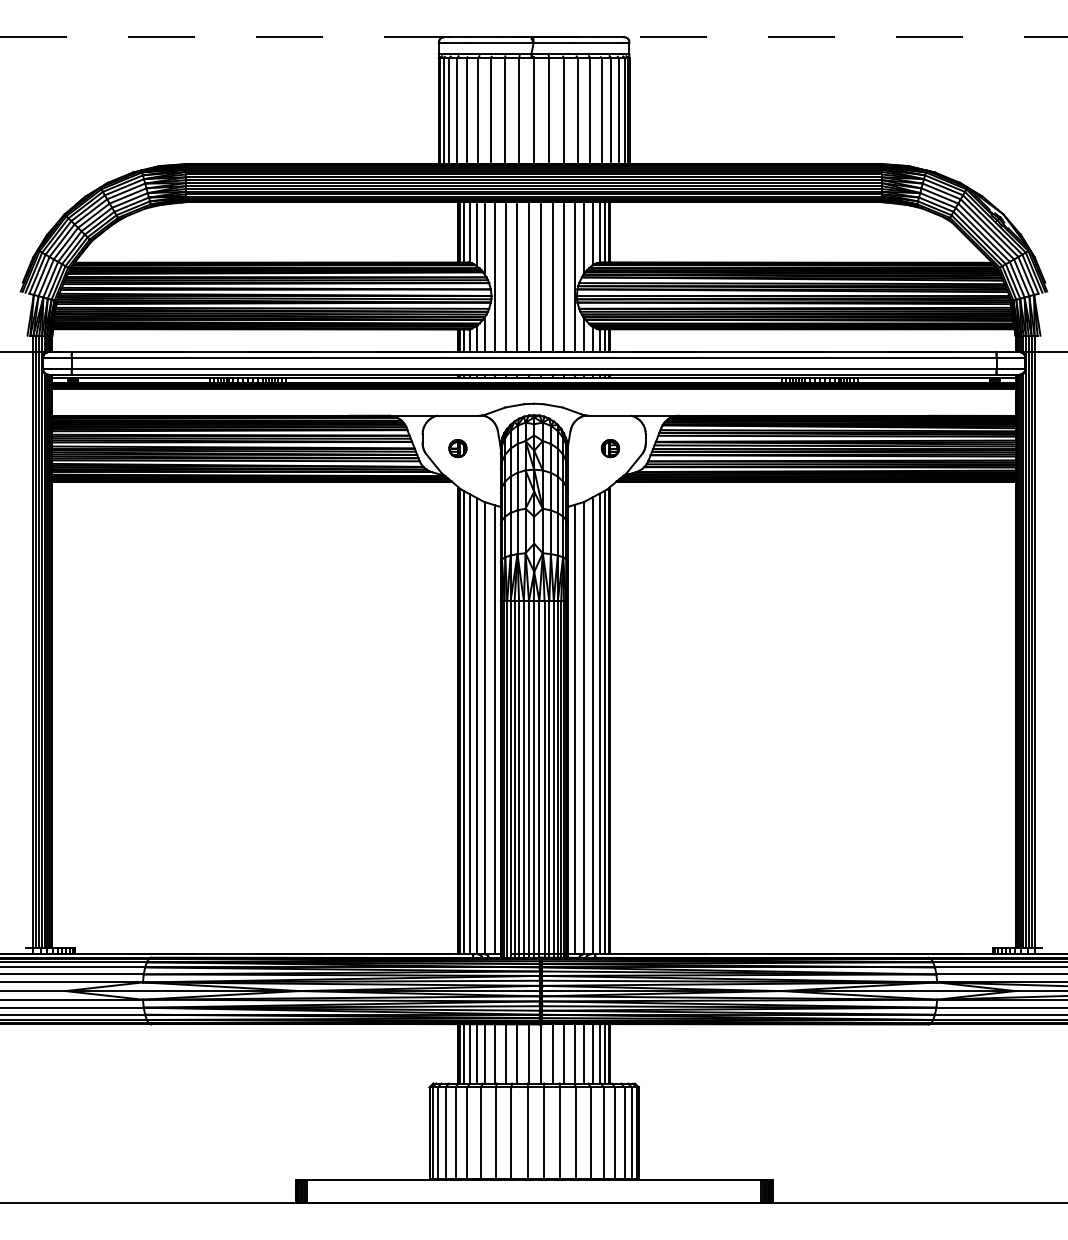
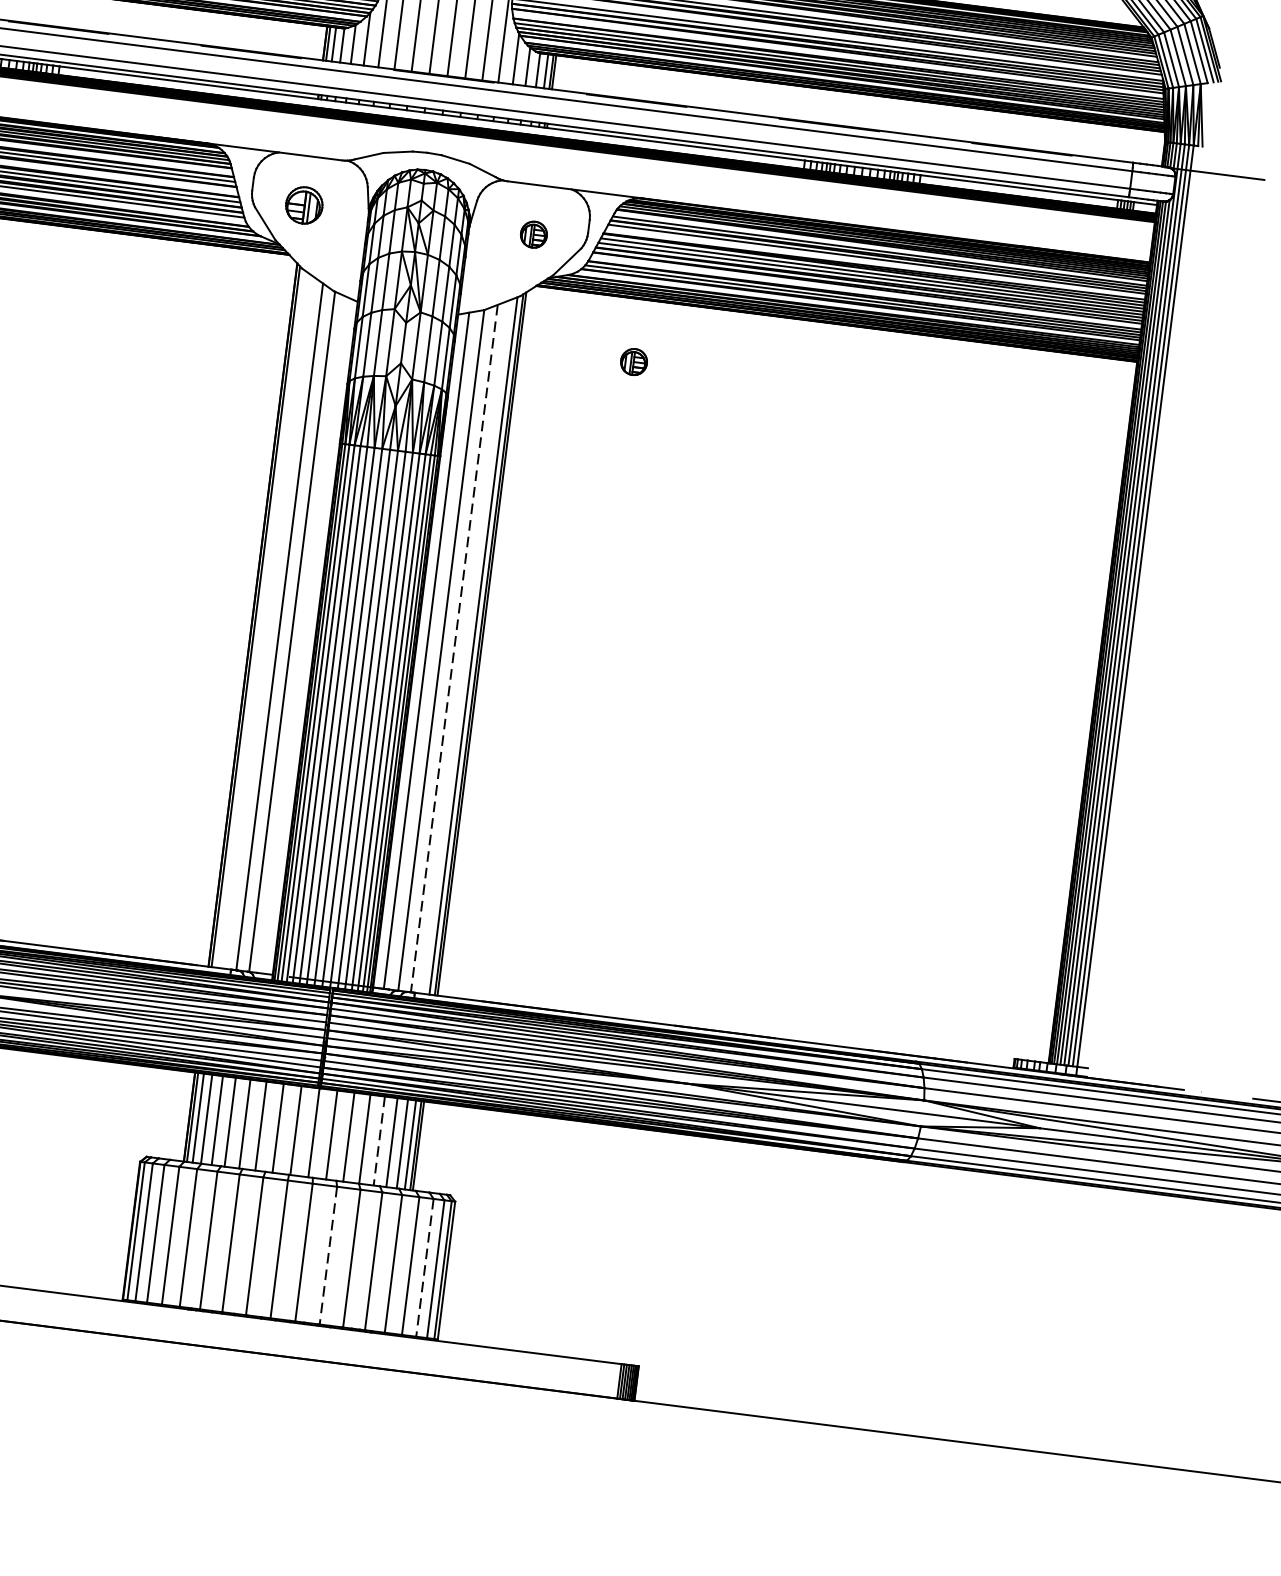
part: (457, 448) -> (303, 205), size x1.4
part: (686, 523) -> (634, 361), added
line: (463, 722) -> (260, 619), removed
line: (599, 723) -> (465, 646), removed
line: (469, 724) -> (269, 623), removed
line: (592, 726) -> (454, 649), solid -> dashed
line: (494, 729) -> (305, 635), removed
line: (584, 1054) -> (379, 1141), solid -> dashed
line: (560, 1133) -> (328, 1256), solid -> dashed
line: (624, 1133) -> (424, 1268), solid -> dashed

